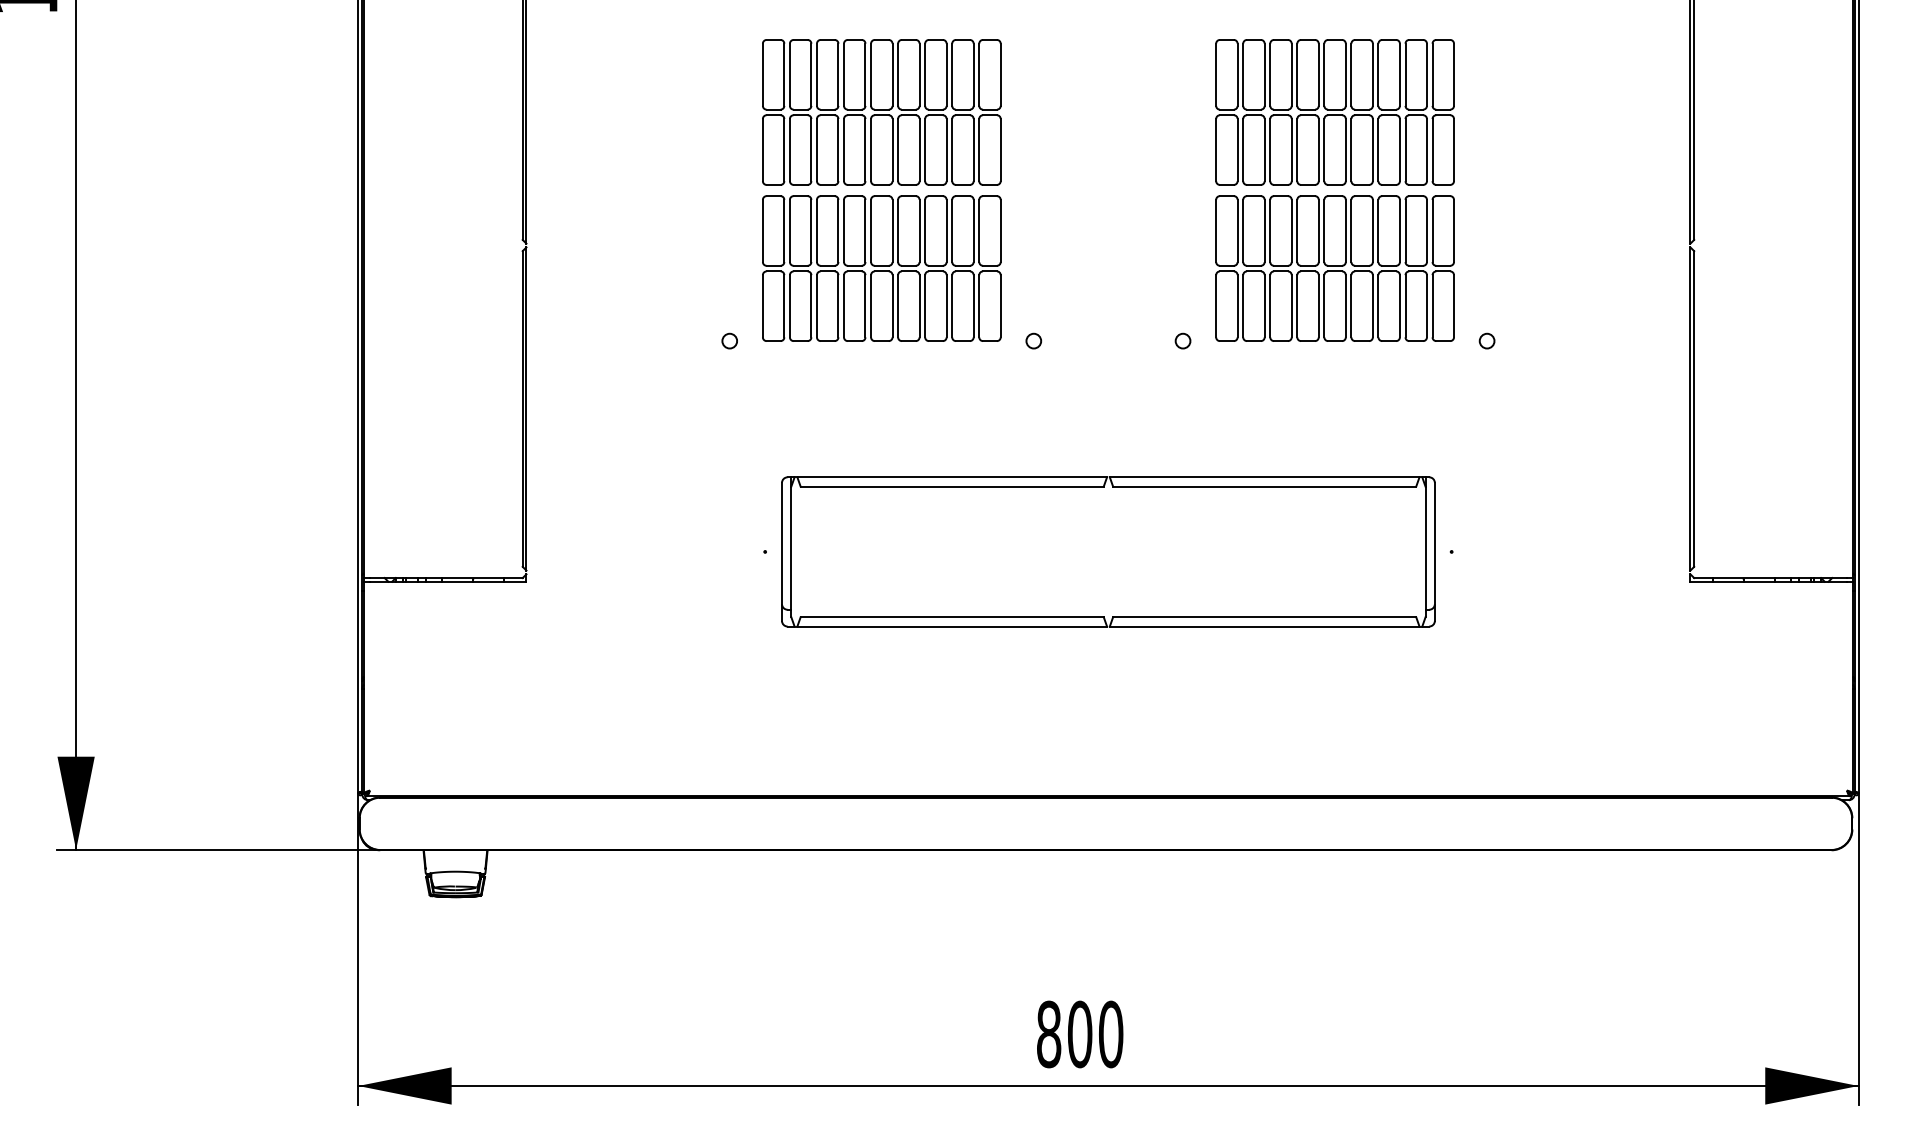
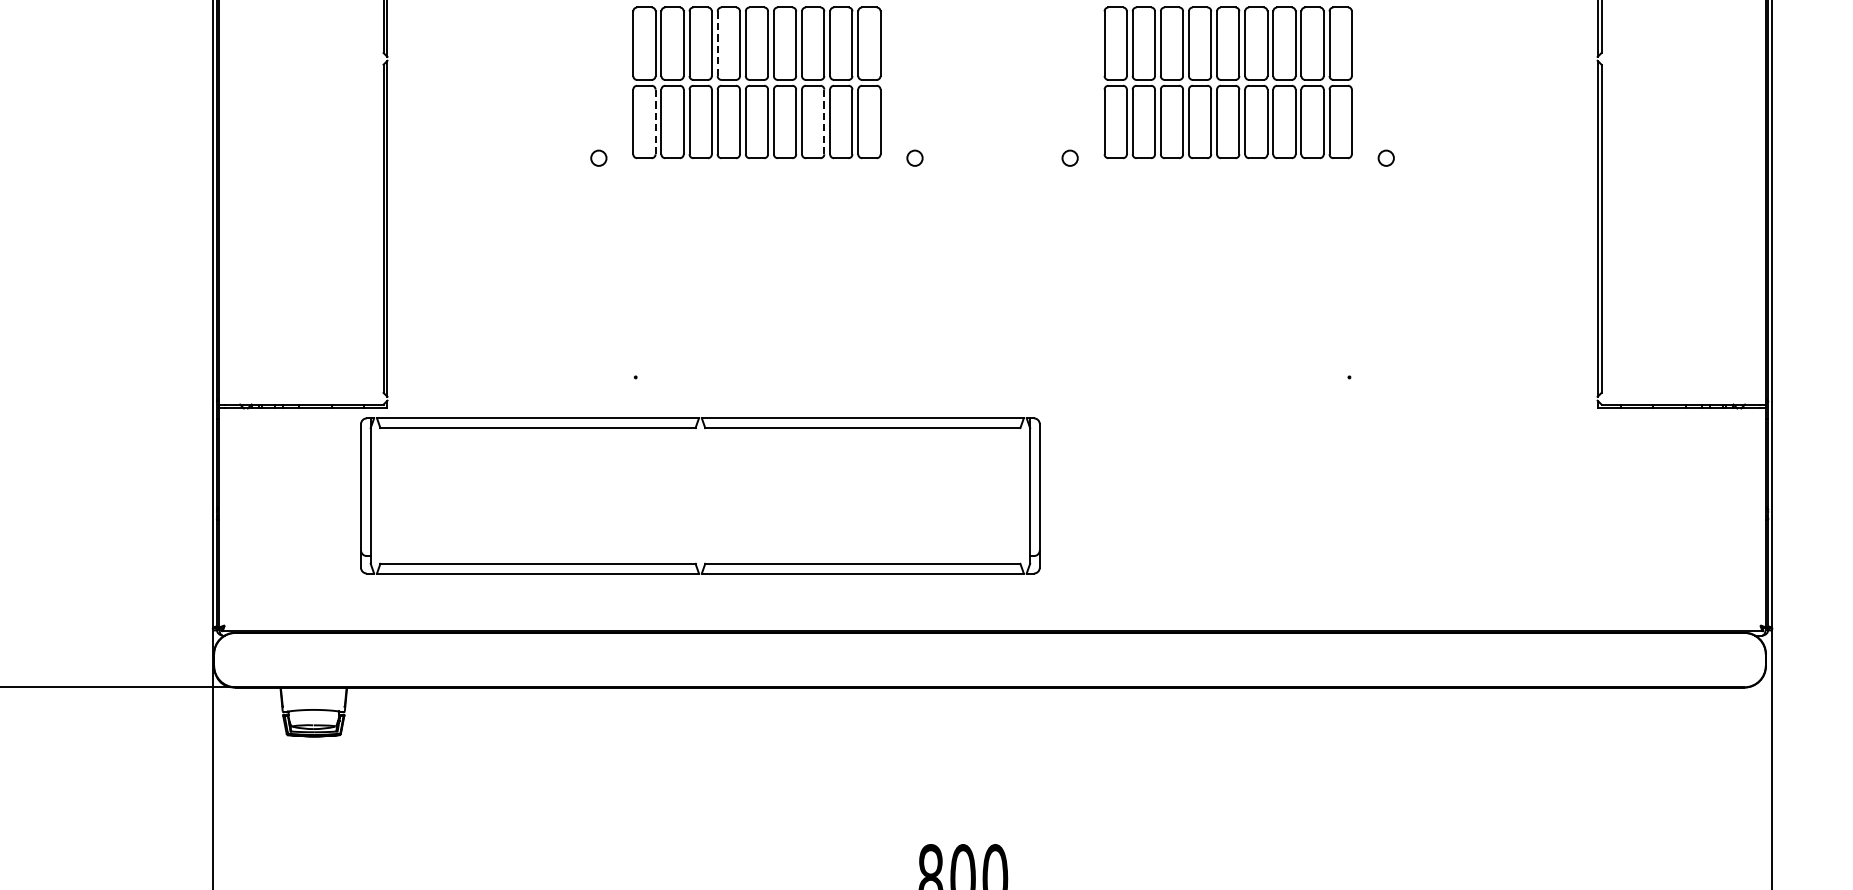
line: (844, 231) -> (718, 44), solid -> dashed
line: (784, 305) -> (655, 121), solid -> dashed
line: (946, 305) -> (824, 121), solid -> dashed
part: (1108, 551) -> (700, 495), moved

